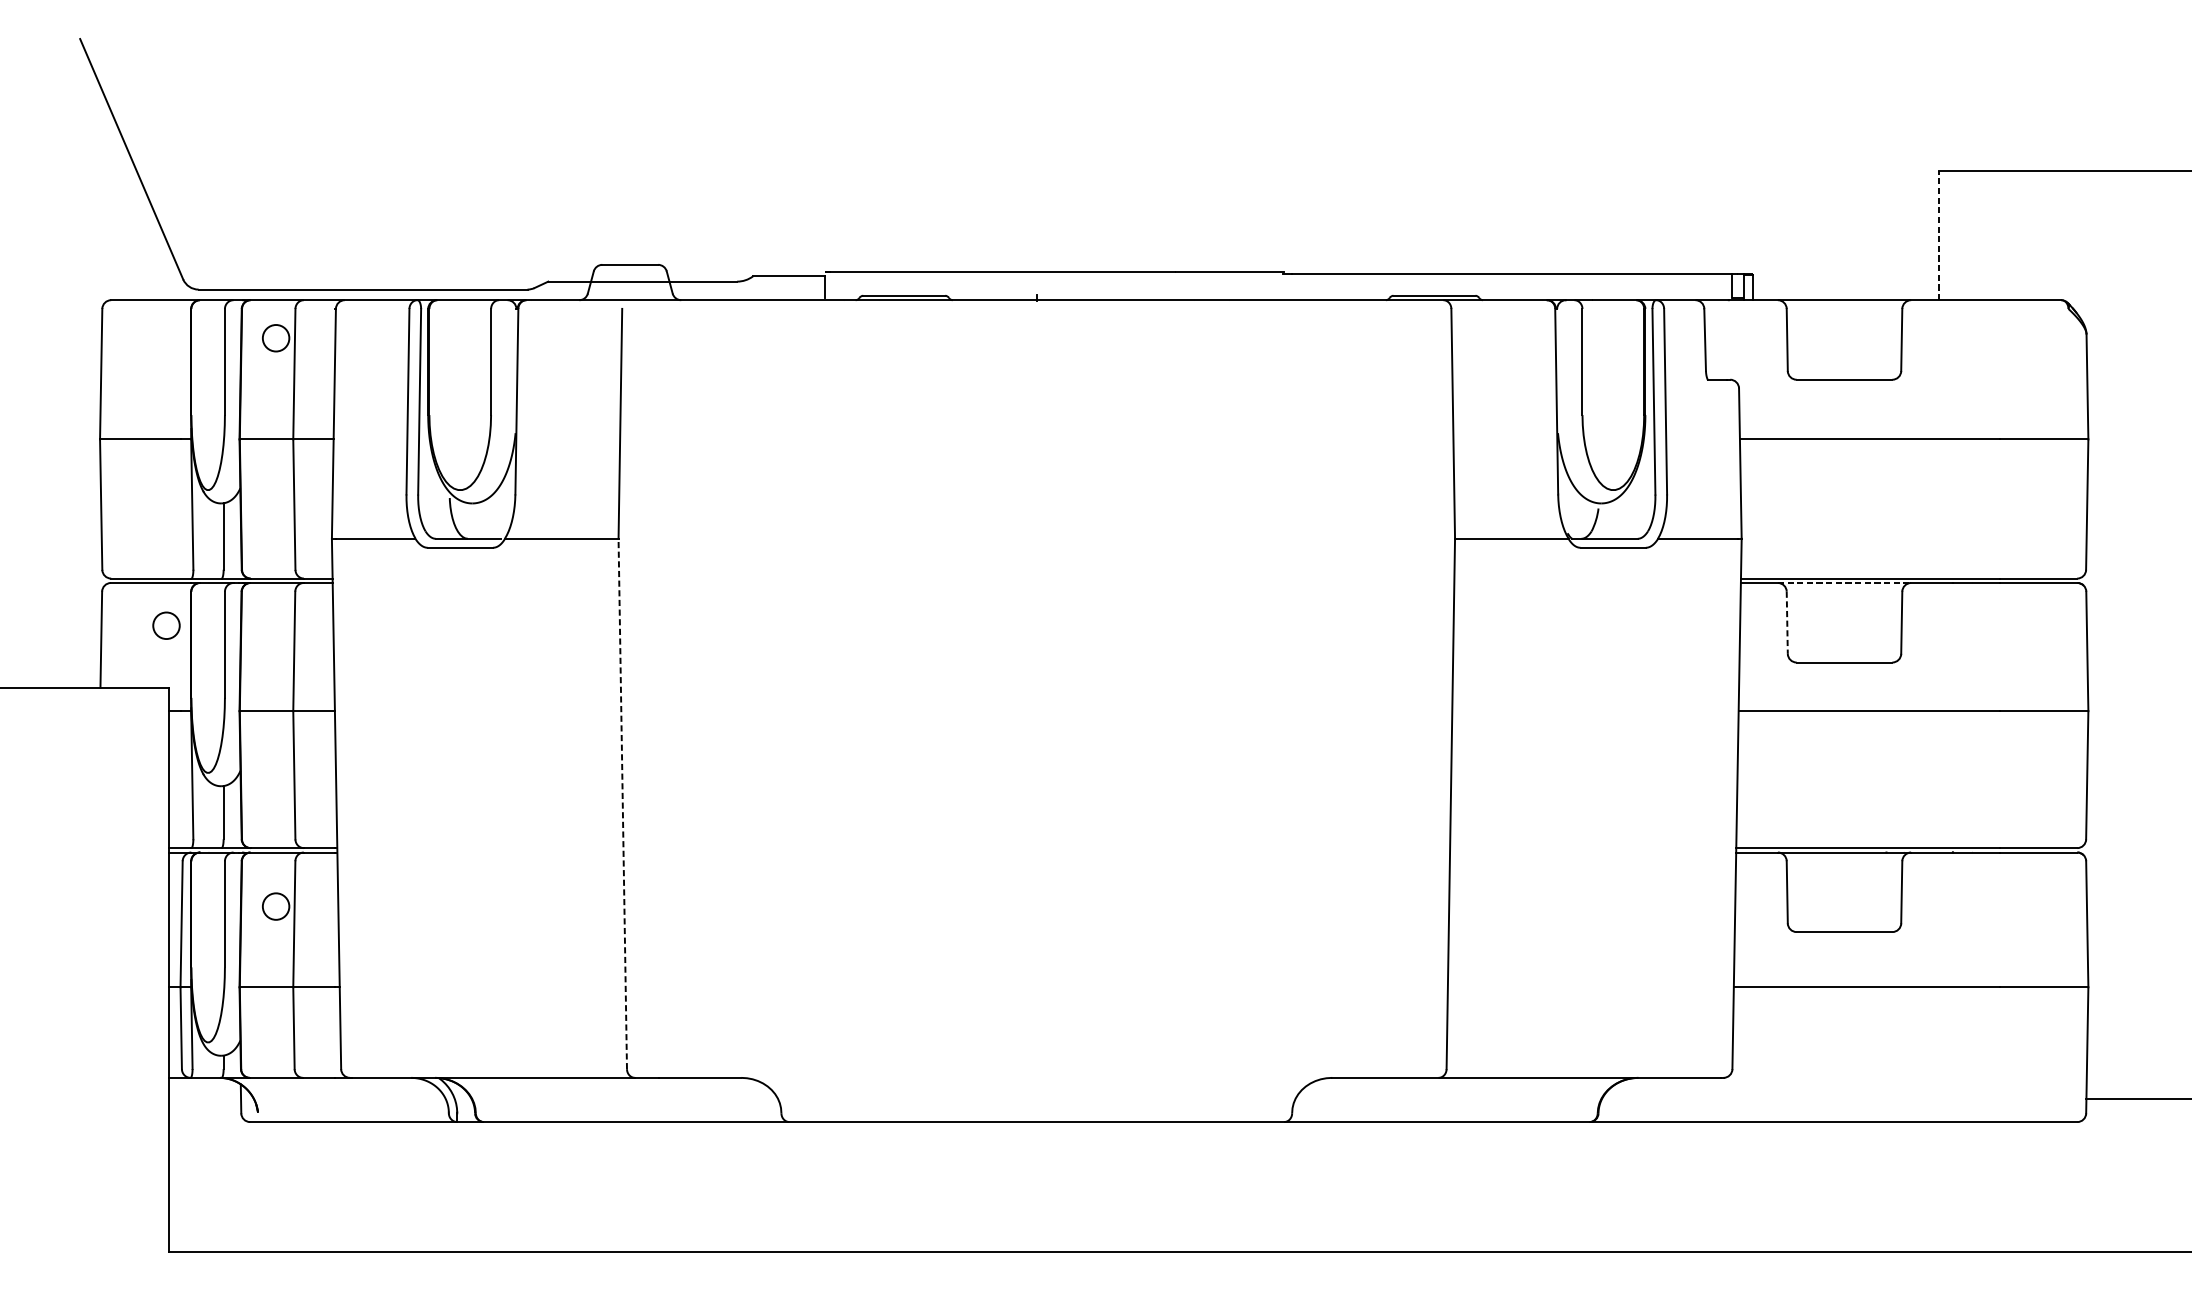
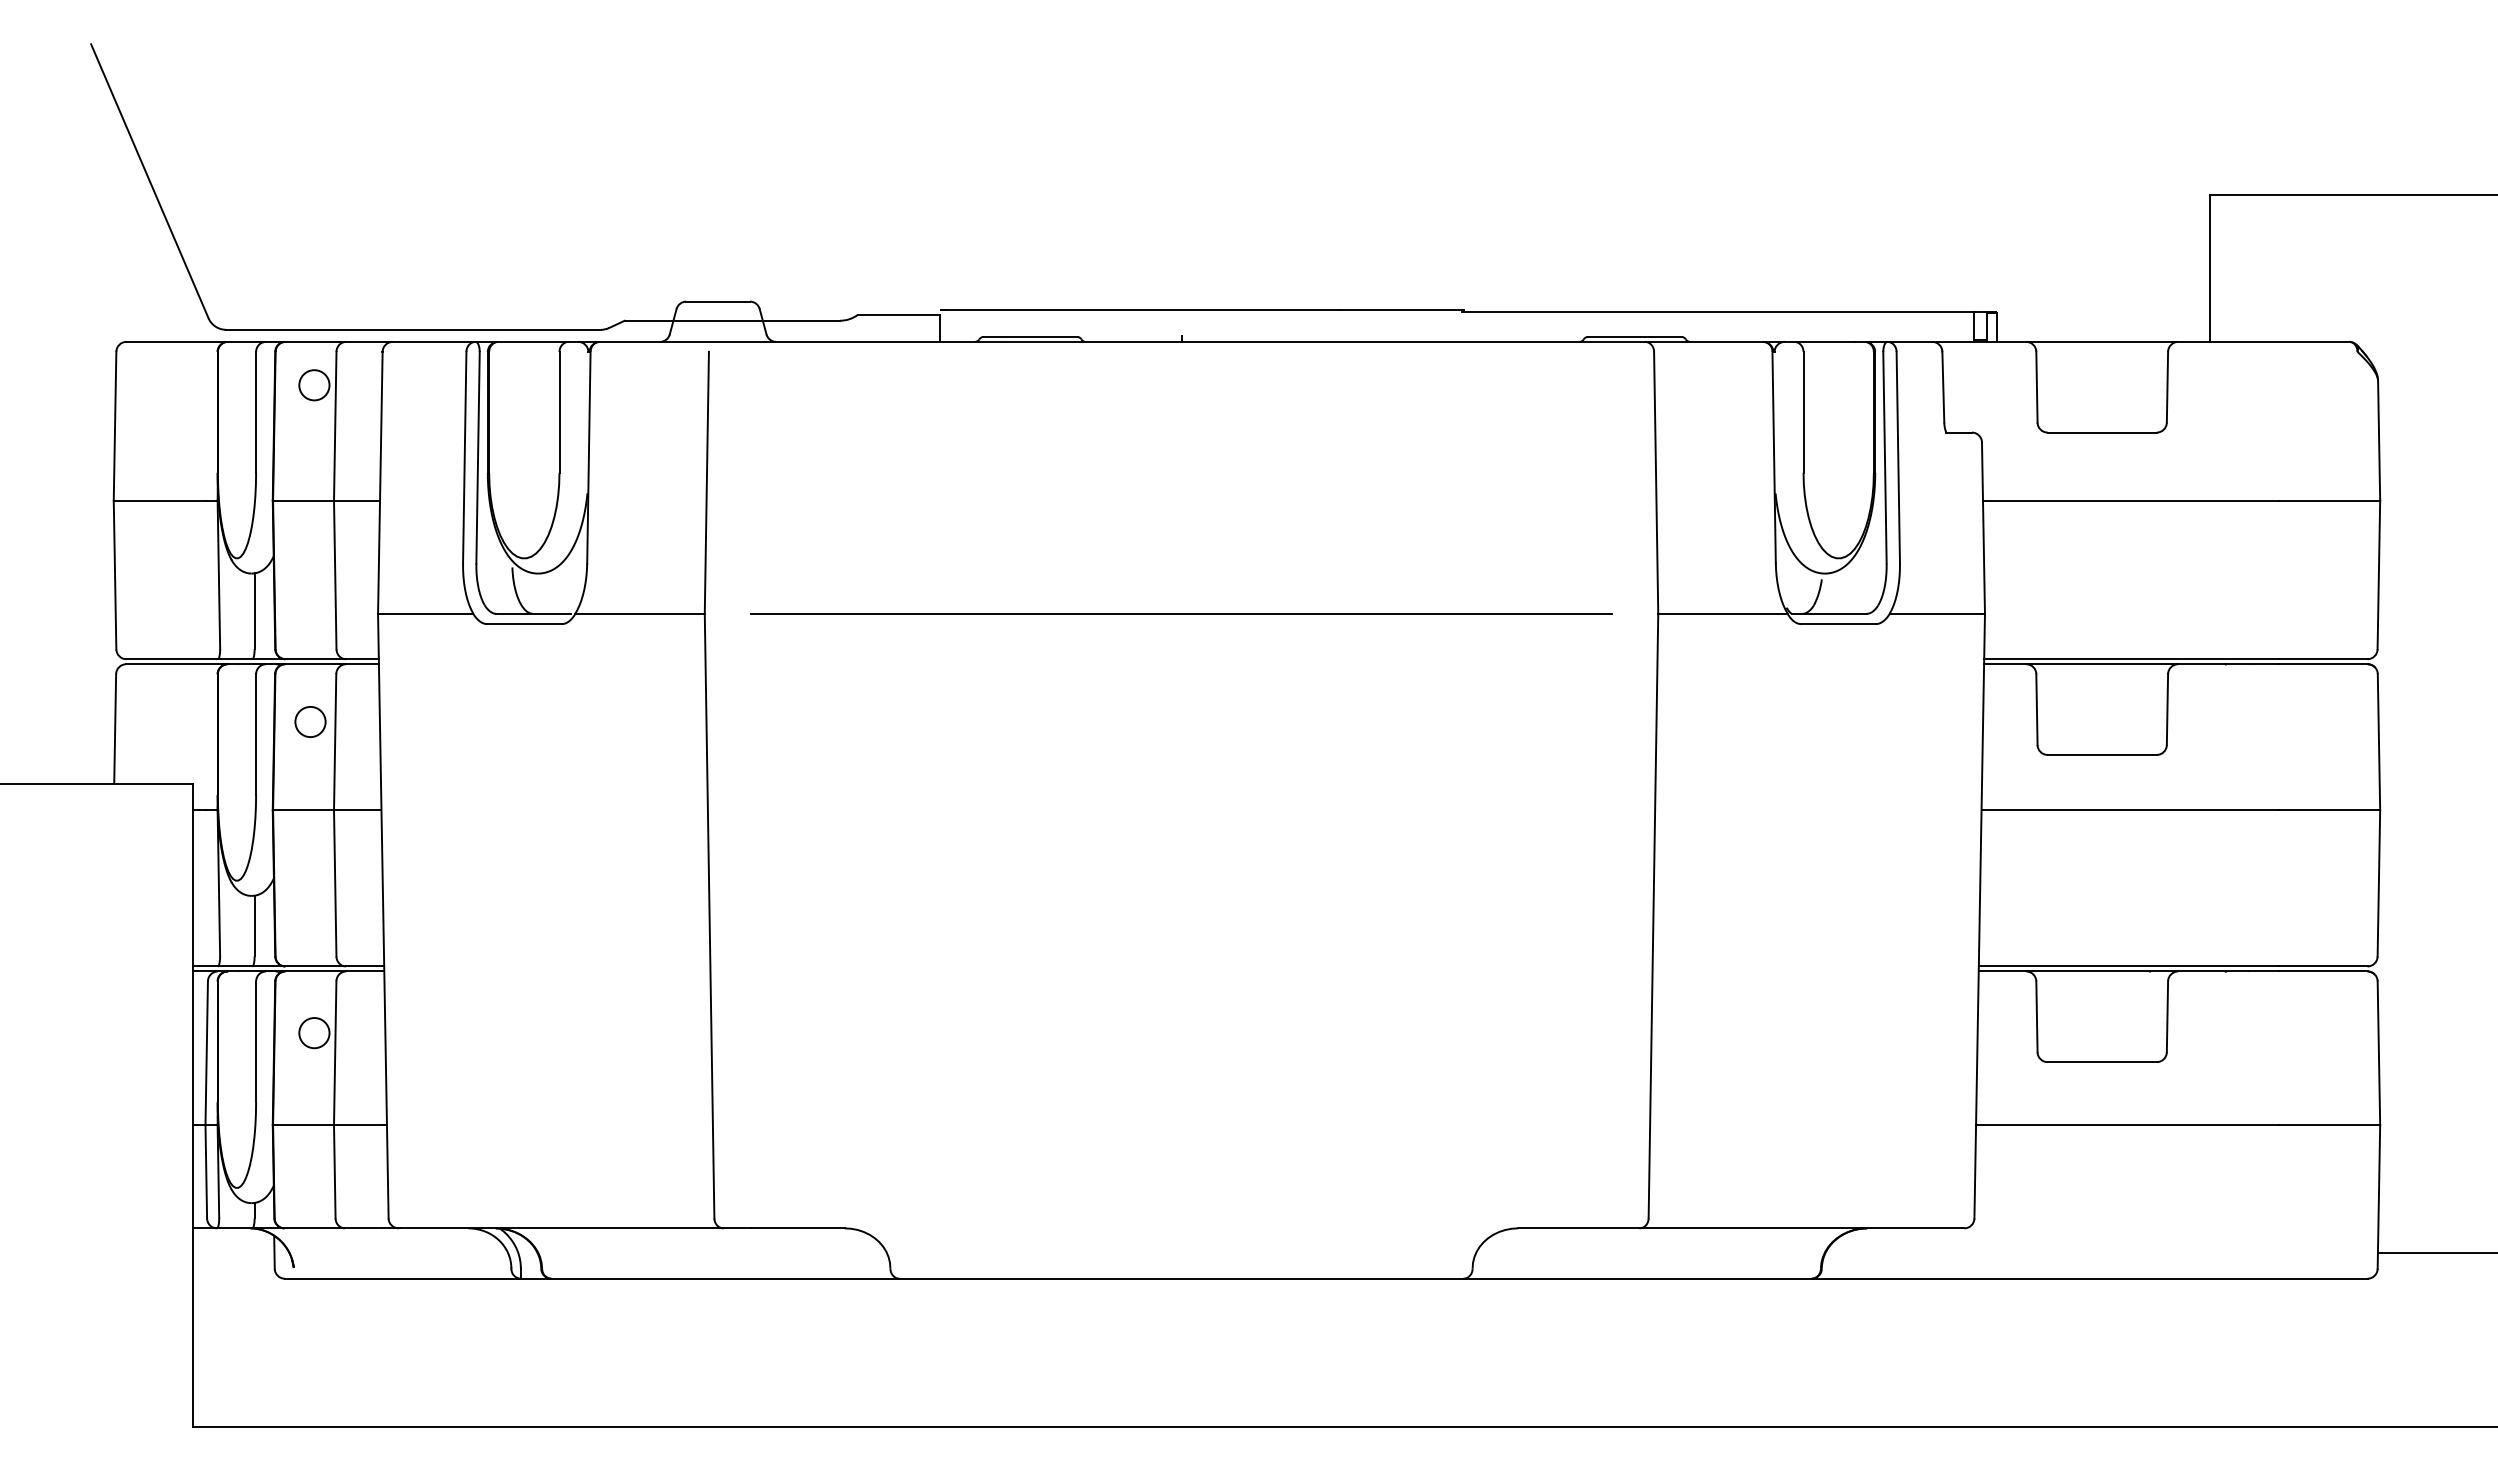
line: (1938, 235) -> (2209, 268), dashed -> solid
line: (1036, 538) -> (1181, 613), added
line: (1844, 583) -> (2102, 664), dashed -> solid
line: (1786, 623) -> (2036, 710), dashed -> solid
circle: (166, 625) -> (310, 721), moved
line: (622, 803) -> (709, 915), dashed -> solid

